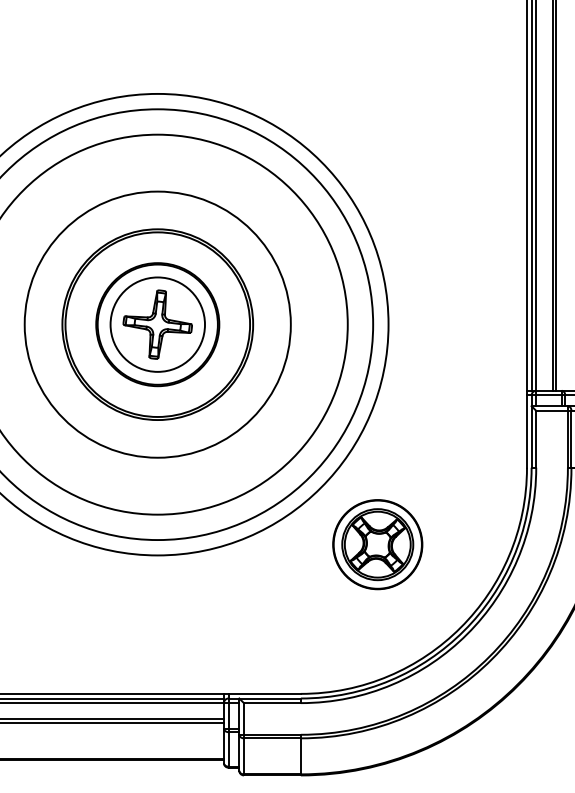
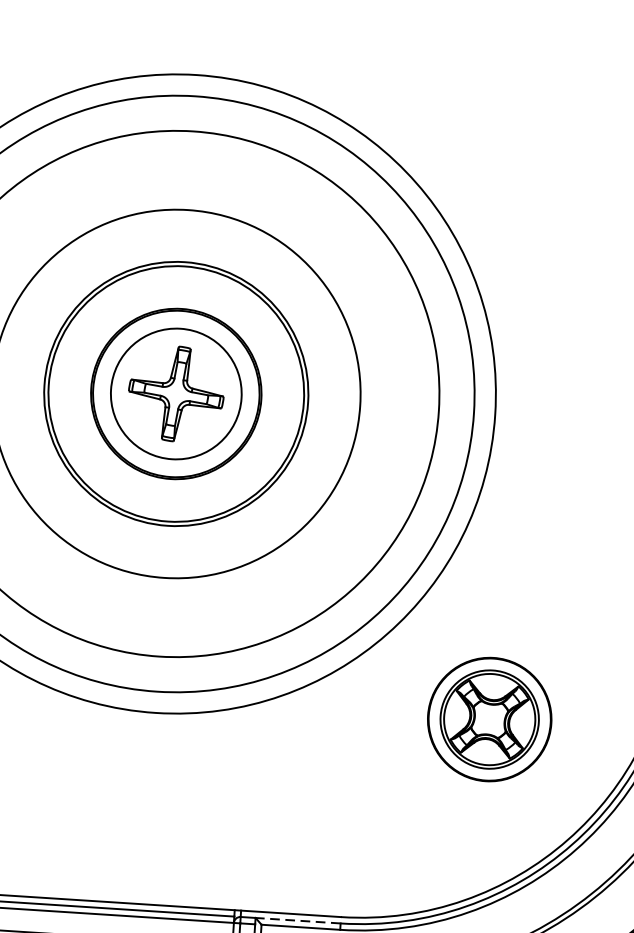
part: (377, 544) -> (489, 719), moved
line: (270, 698) -> (298, 920), solid -> dashed

